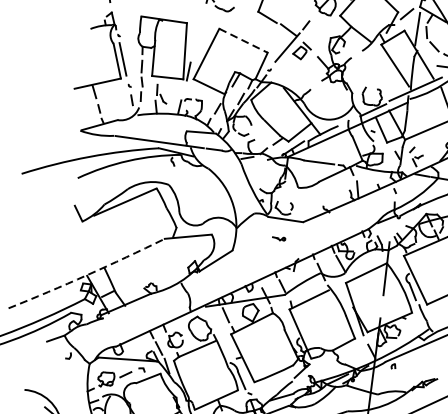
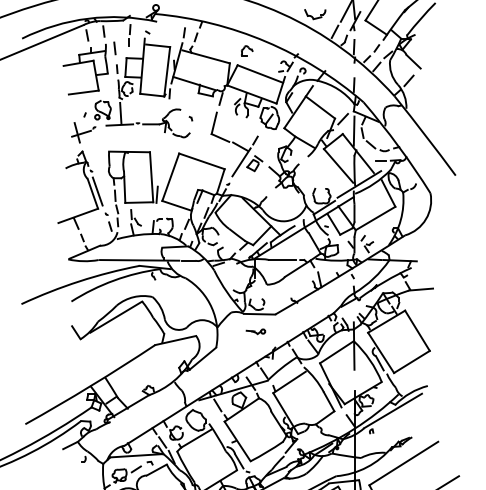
line: (244, 41) -> (202, 161), dashed -> solid
part: (278, 238) -> (255, 331), size x1.67
arc: (87, 274) -> (91, 385), dashed -> solid

